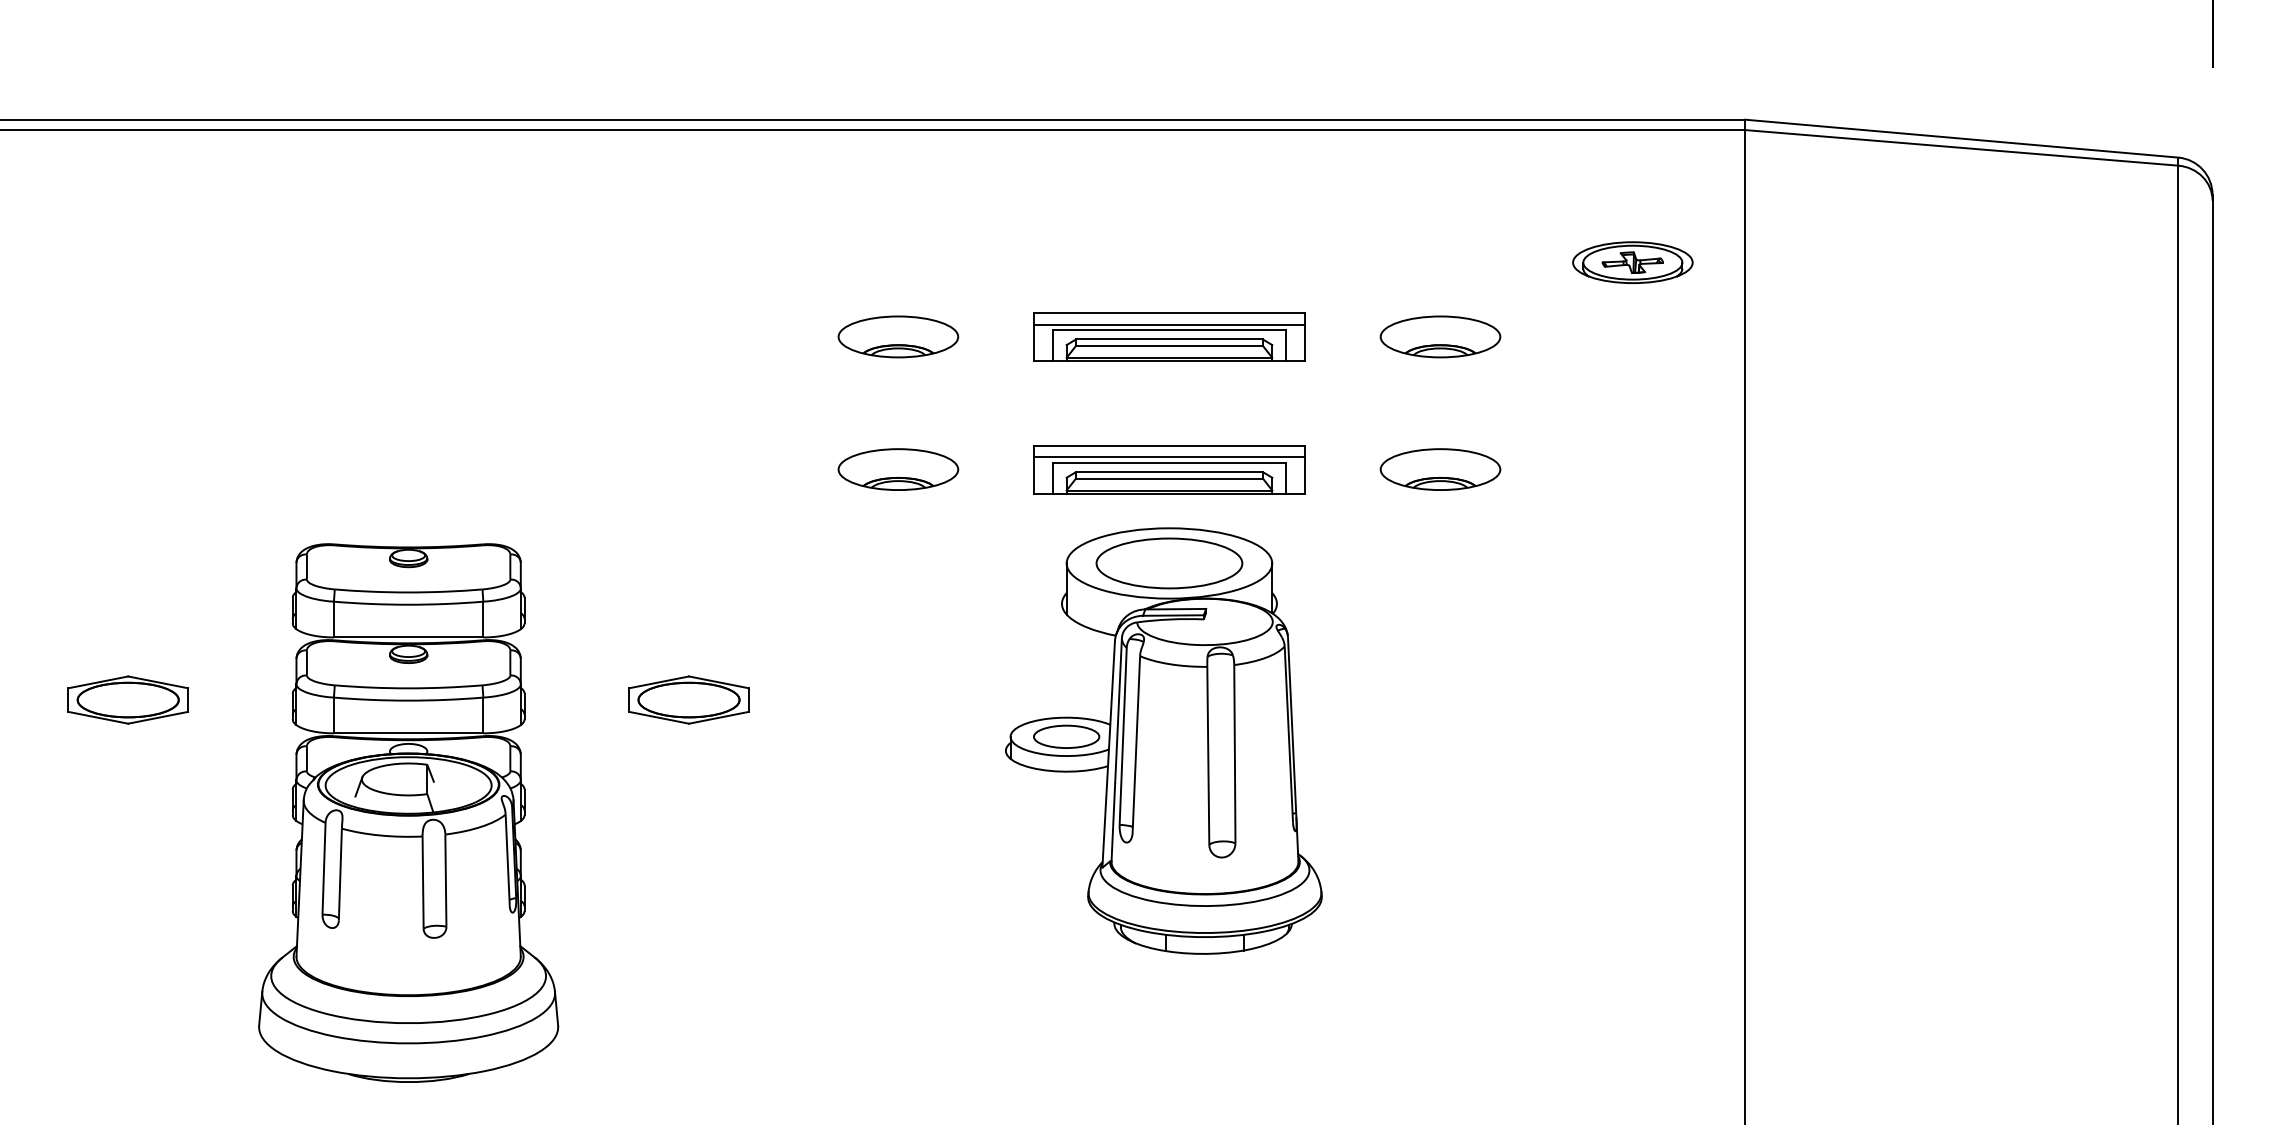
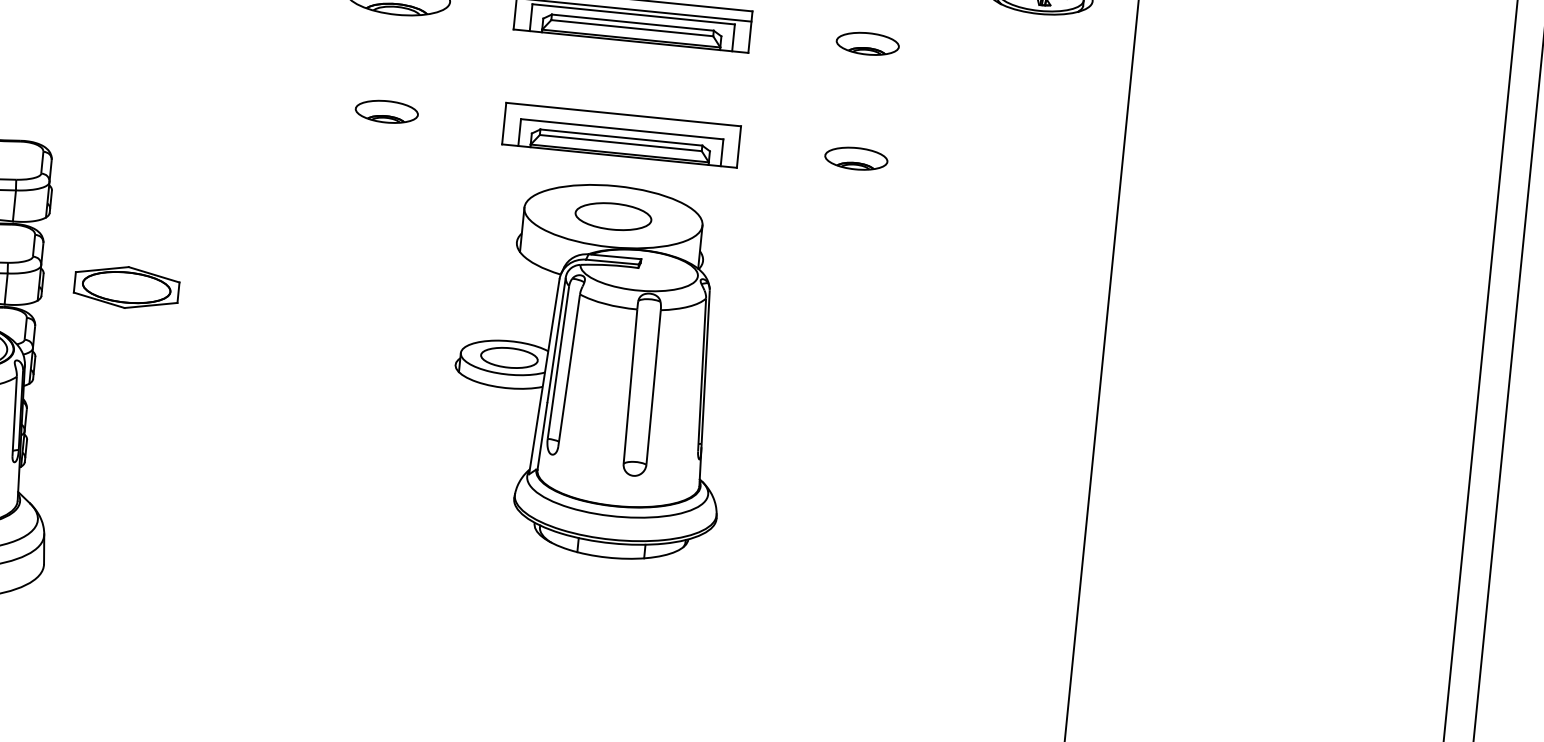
part: (1440, 336) -> (867, 43), size x0.6
line: (1169, 457) -> (622, 124), removed
part: (898, 469) -> (386, 111), size x0.6
part: (1440, 469) -> (856, 158), size x0.6
part: (1169, 563) -> (613, 216), size x0.6
part: (688, 699) -> (126, 287), moved

